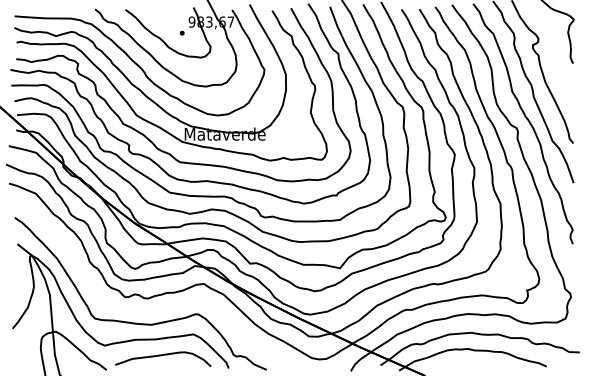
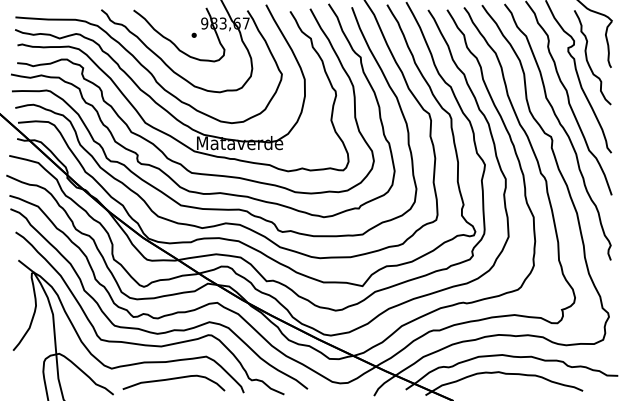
curve: (551, 55) -> (588, 59), added
curve: (155, 310) -> (165, 331), added

